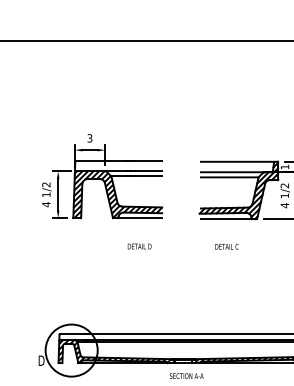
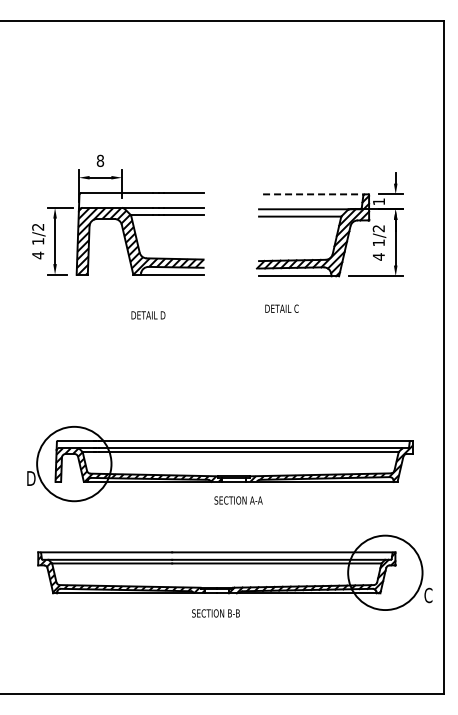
text: (90, 138) -> (100, 160), 3 -> 8
line: (239, 161) -> (313, 194), solid -> dashed
text: (139, 246) -> (148, 315), moved
text: (226, 246) -> (281, 308), moved

